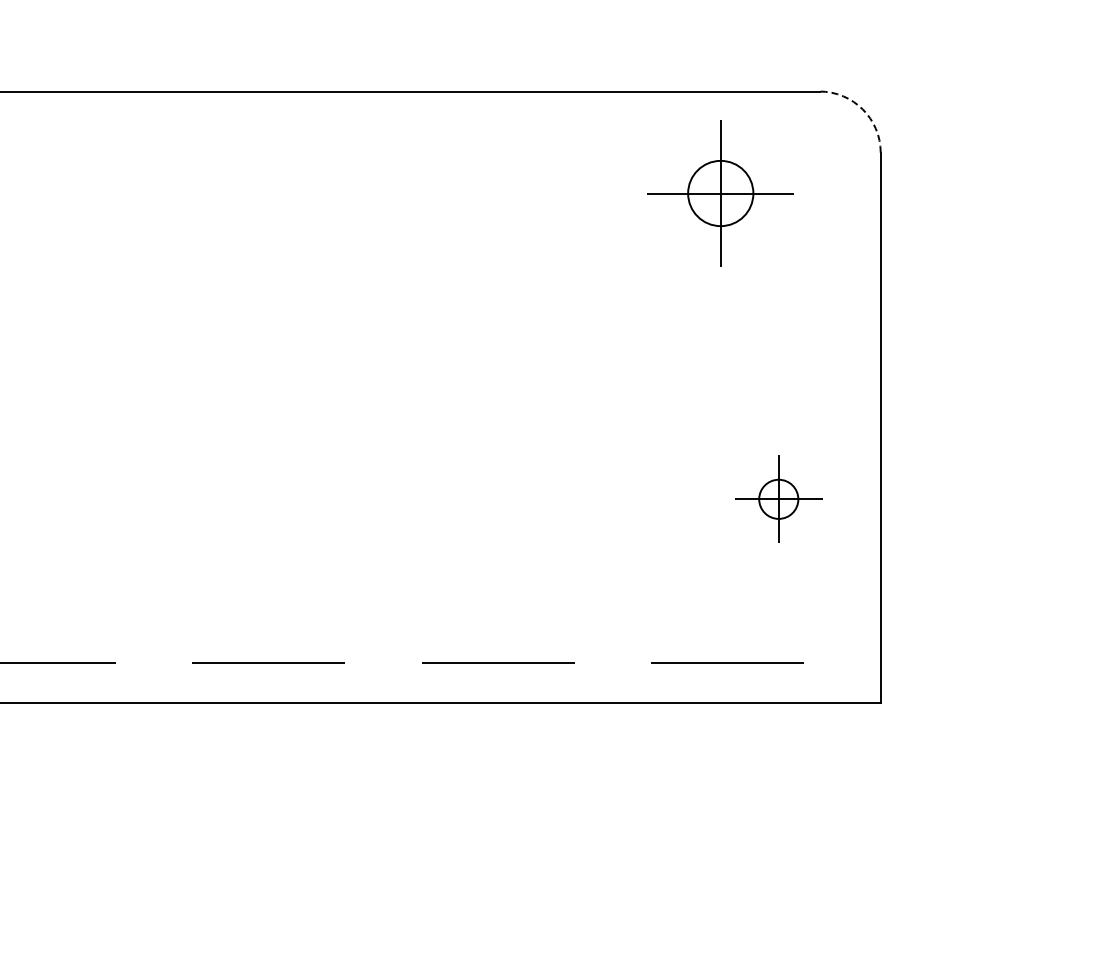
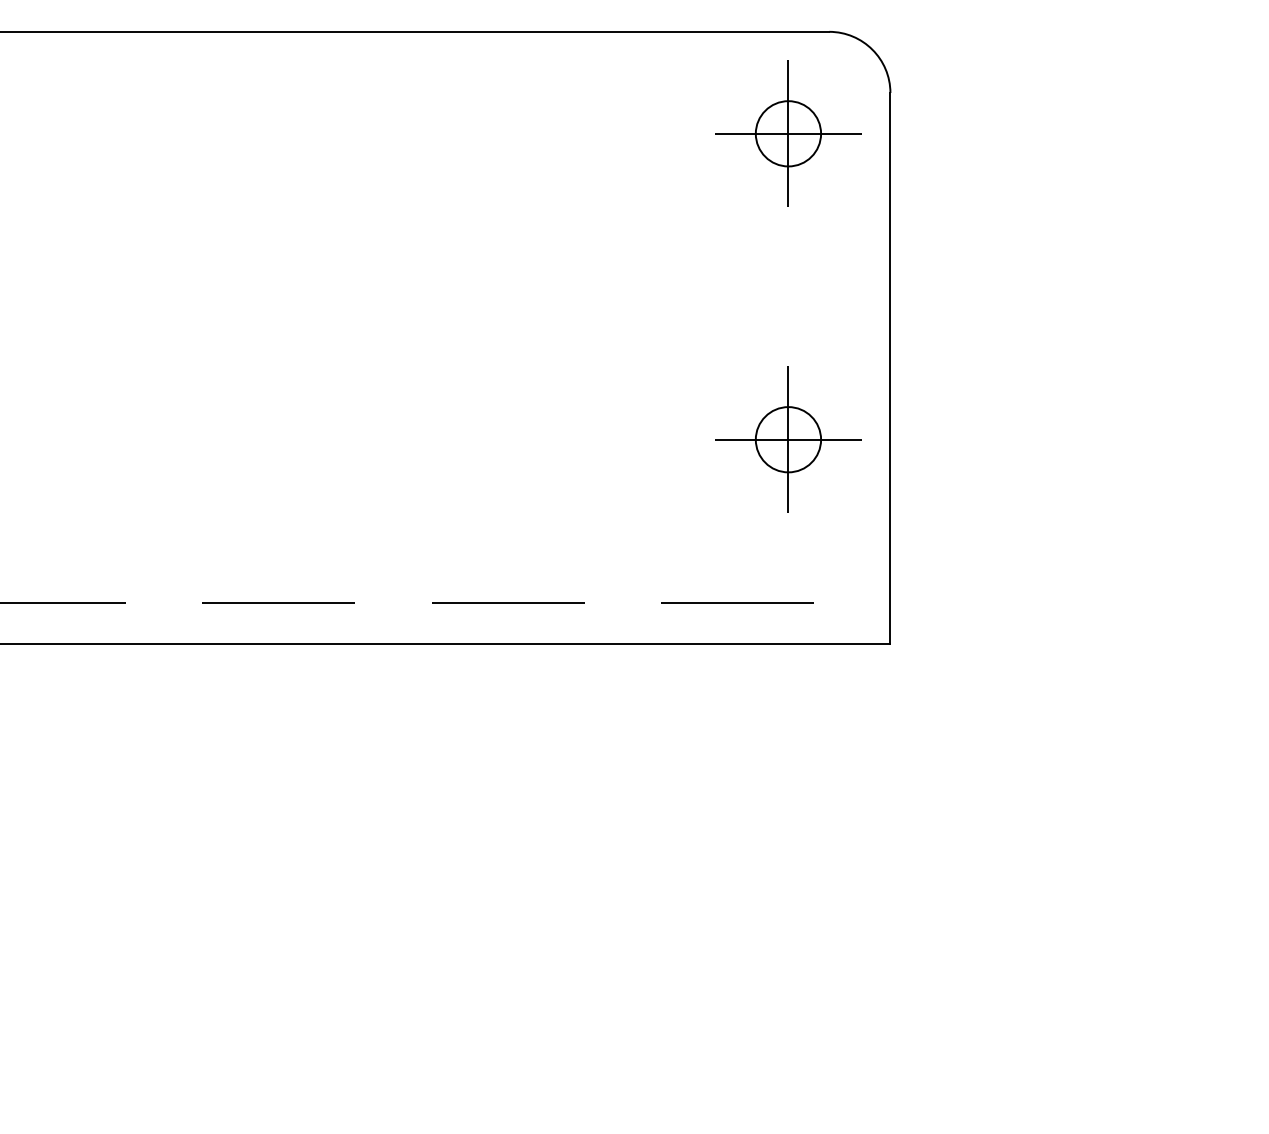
arc: (862, 109) -> (872, 49), dashed -> solid
part: (720, 193) -> (788, 133), moved
part: (778, 499) -> (788, 439), size x1.67

